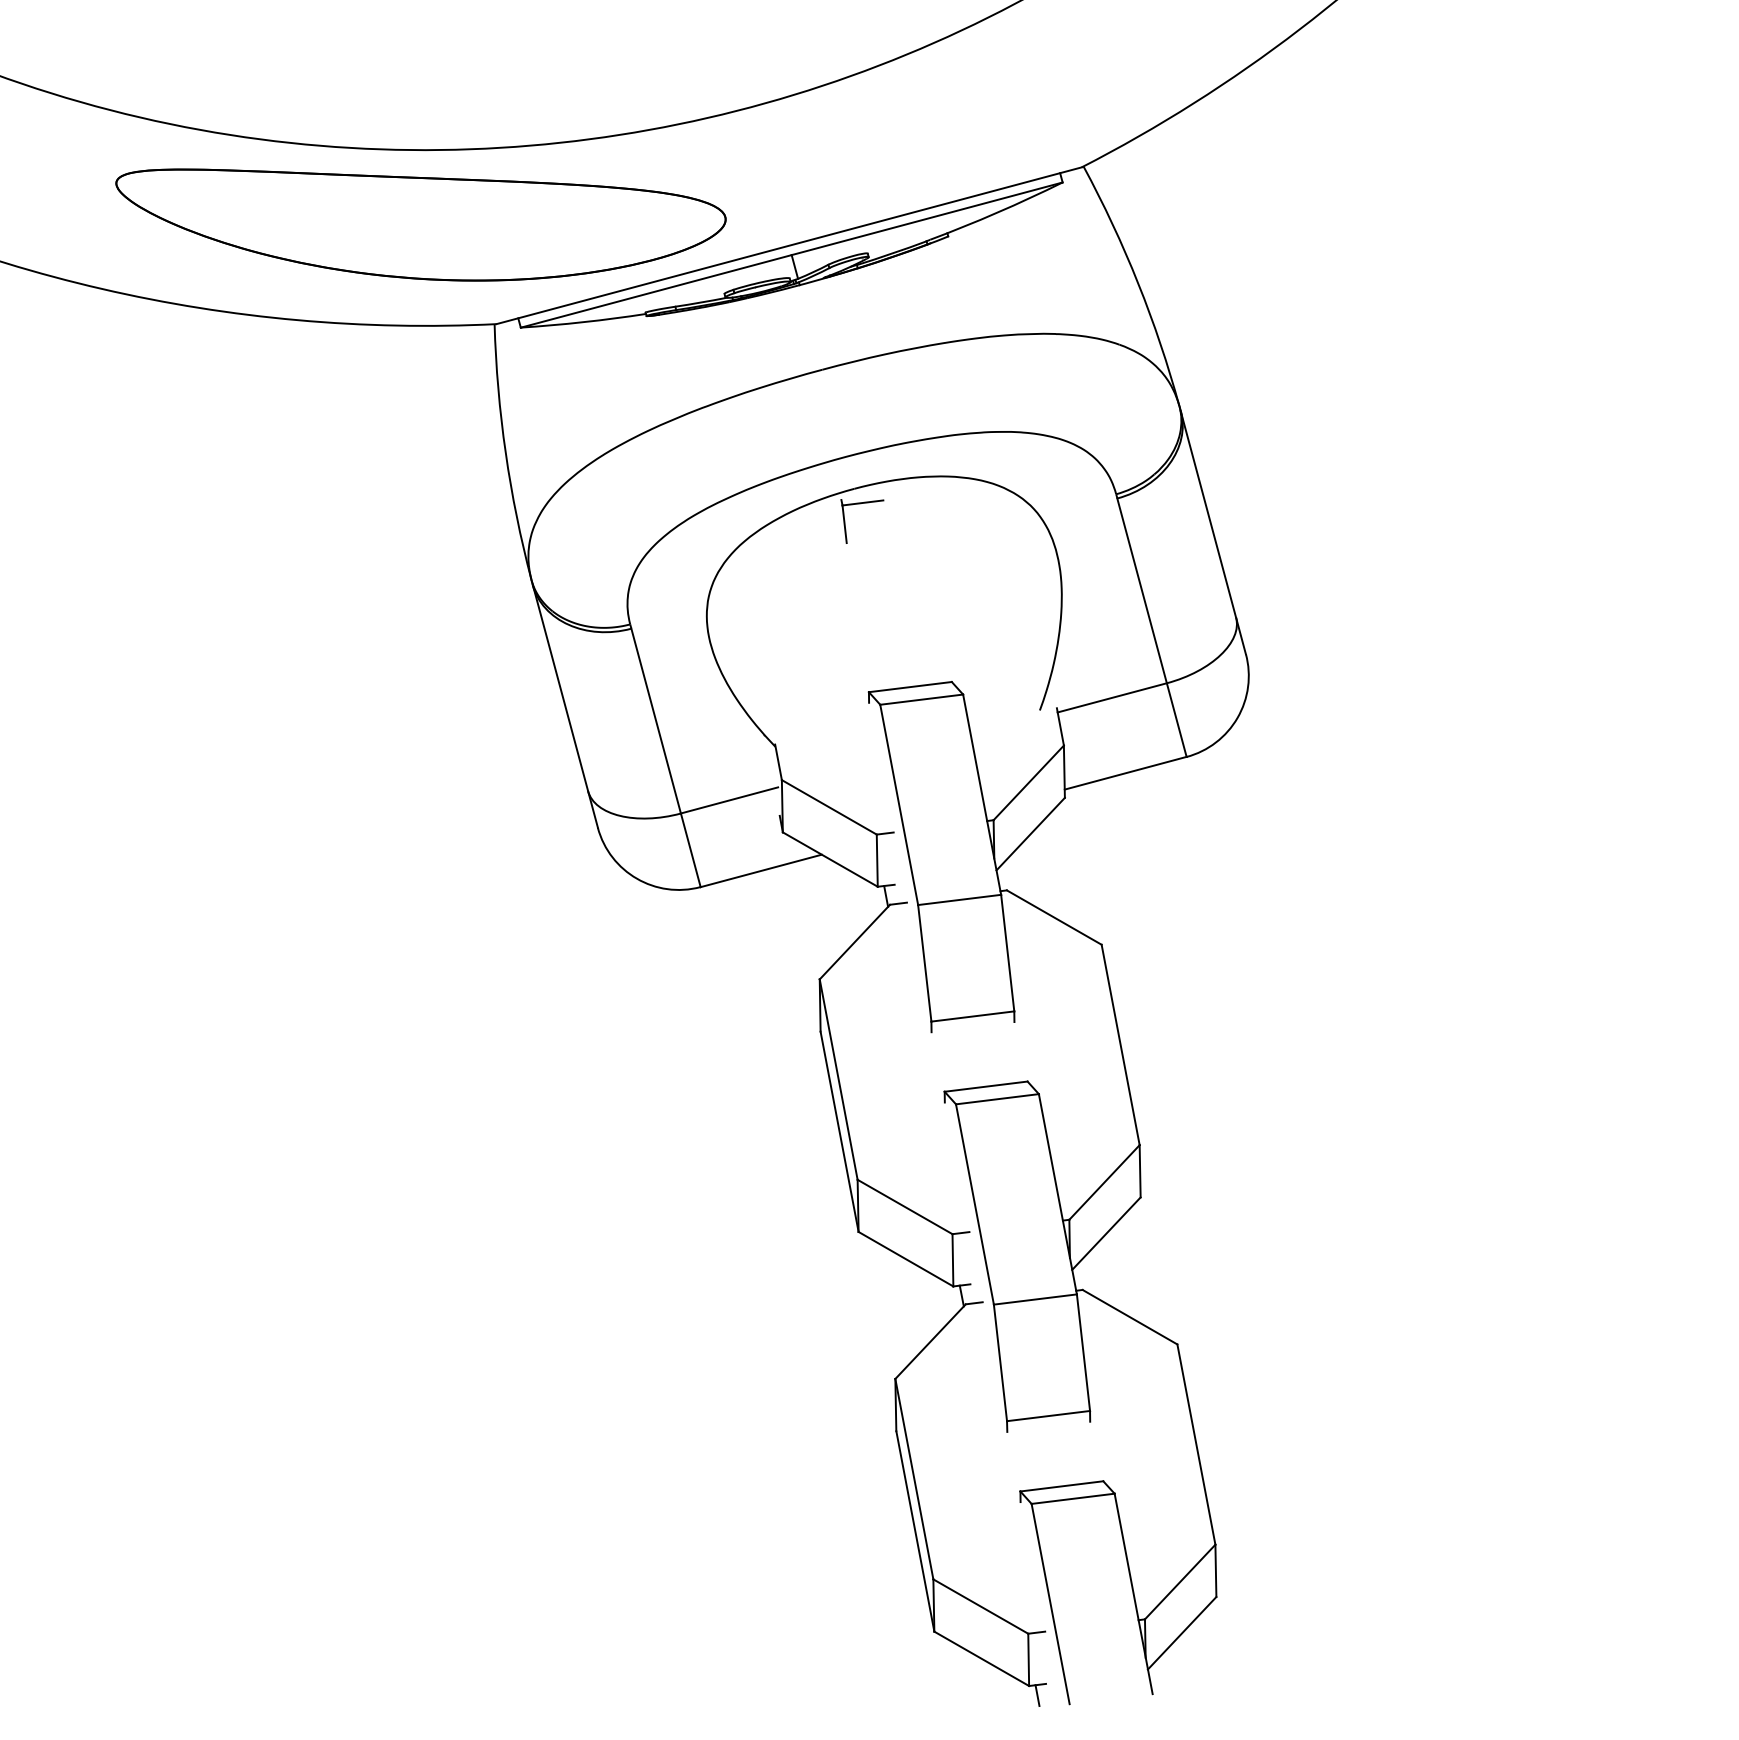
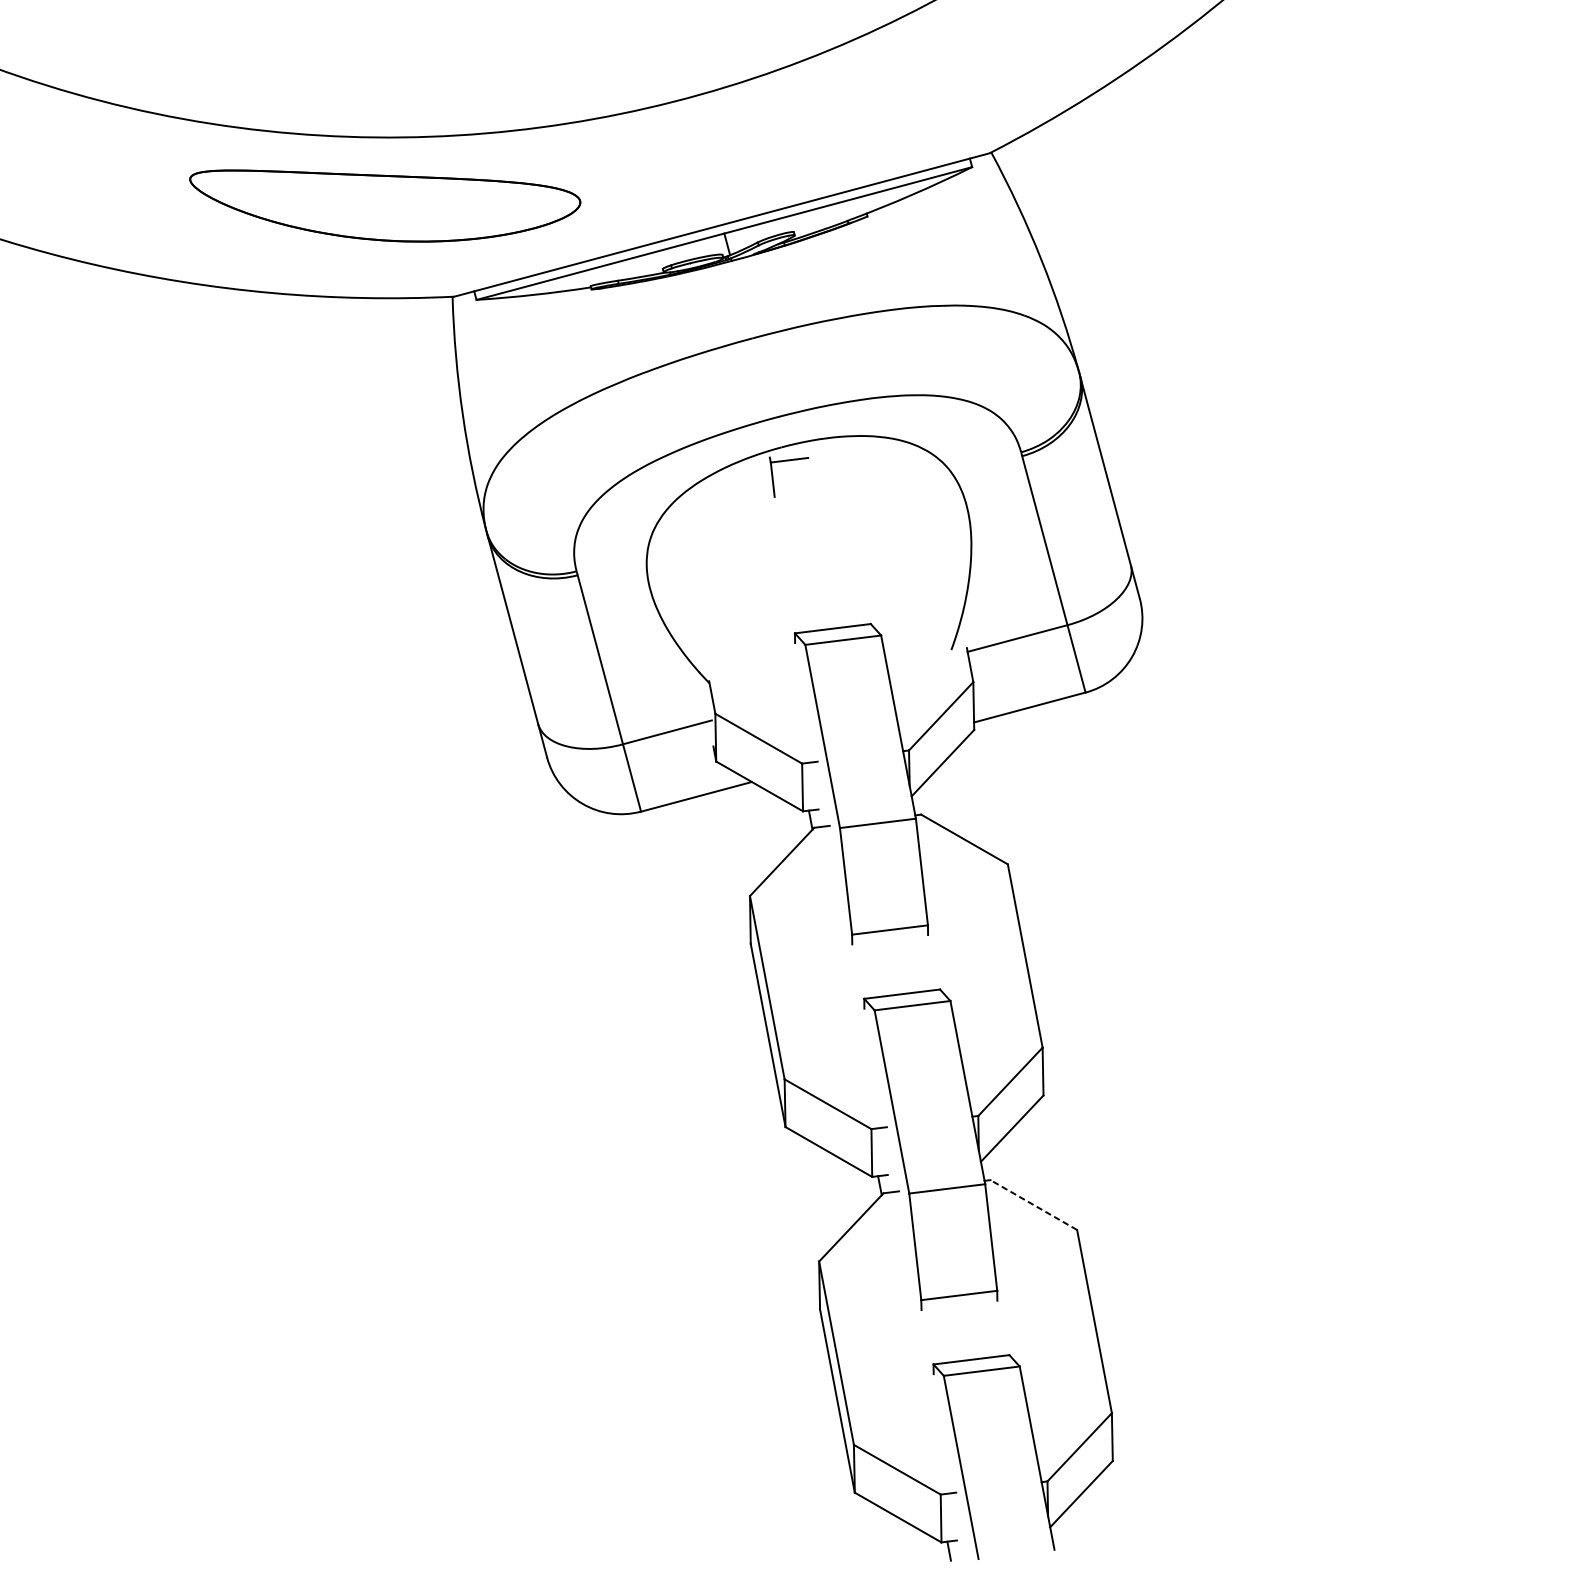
part: (420, 224) -> (384, 205), size x0.7
line: (1130, 1317) -> (1034, 1205), solid -> dashed

